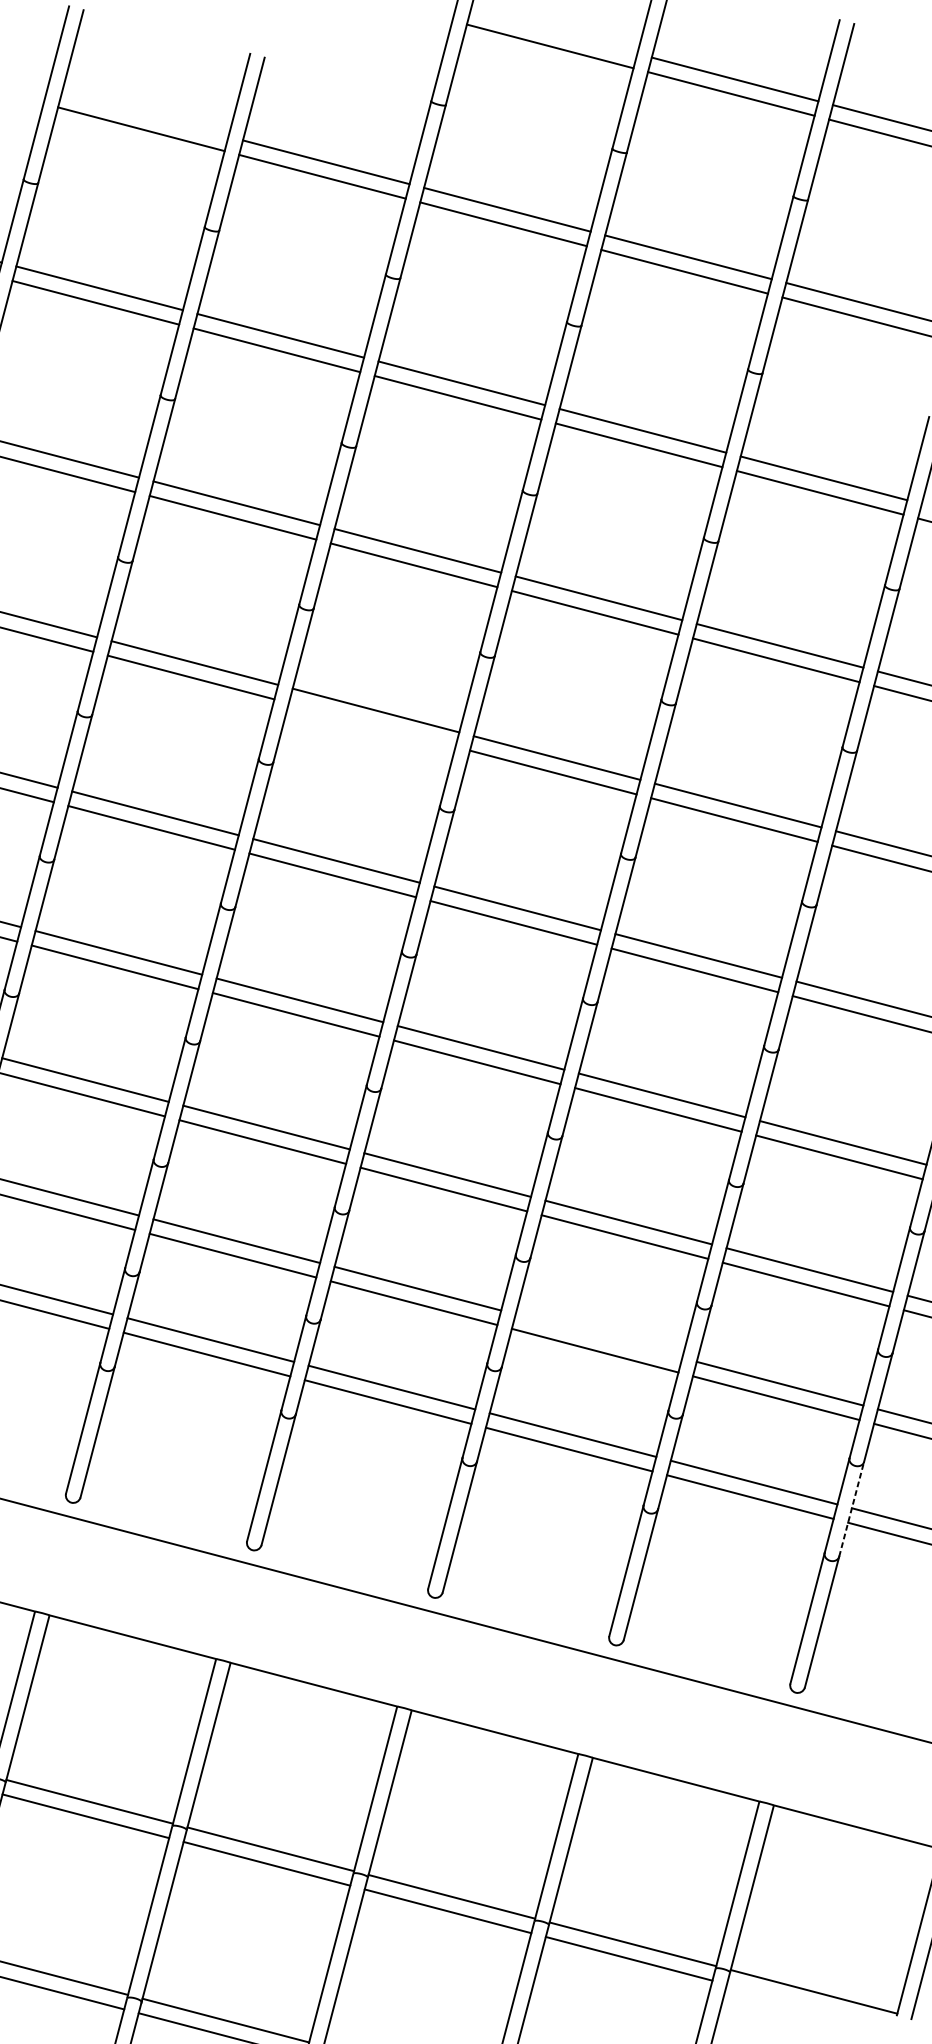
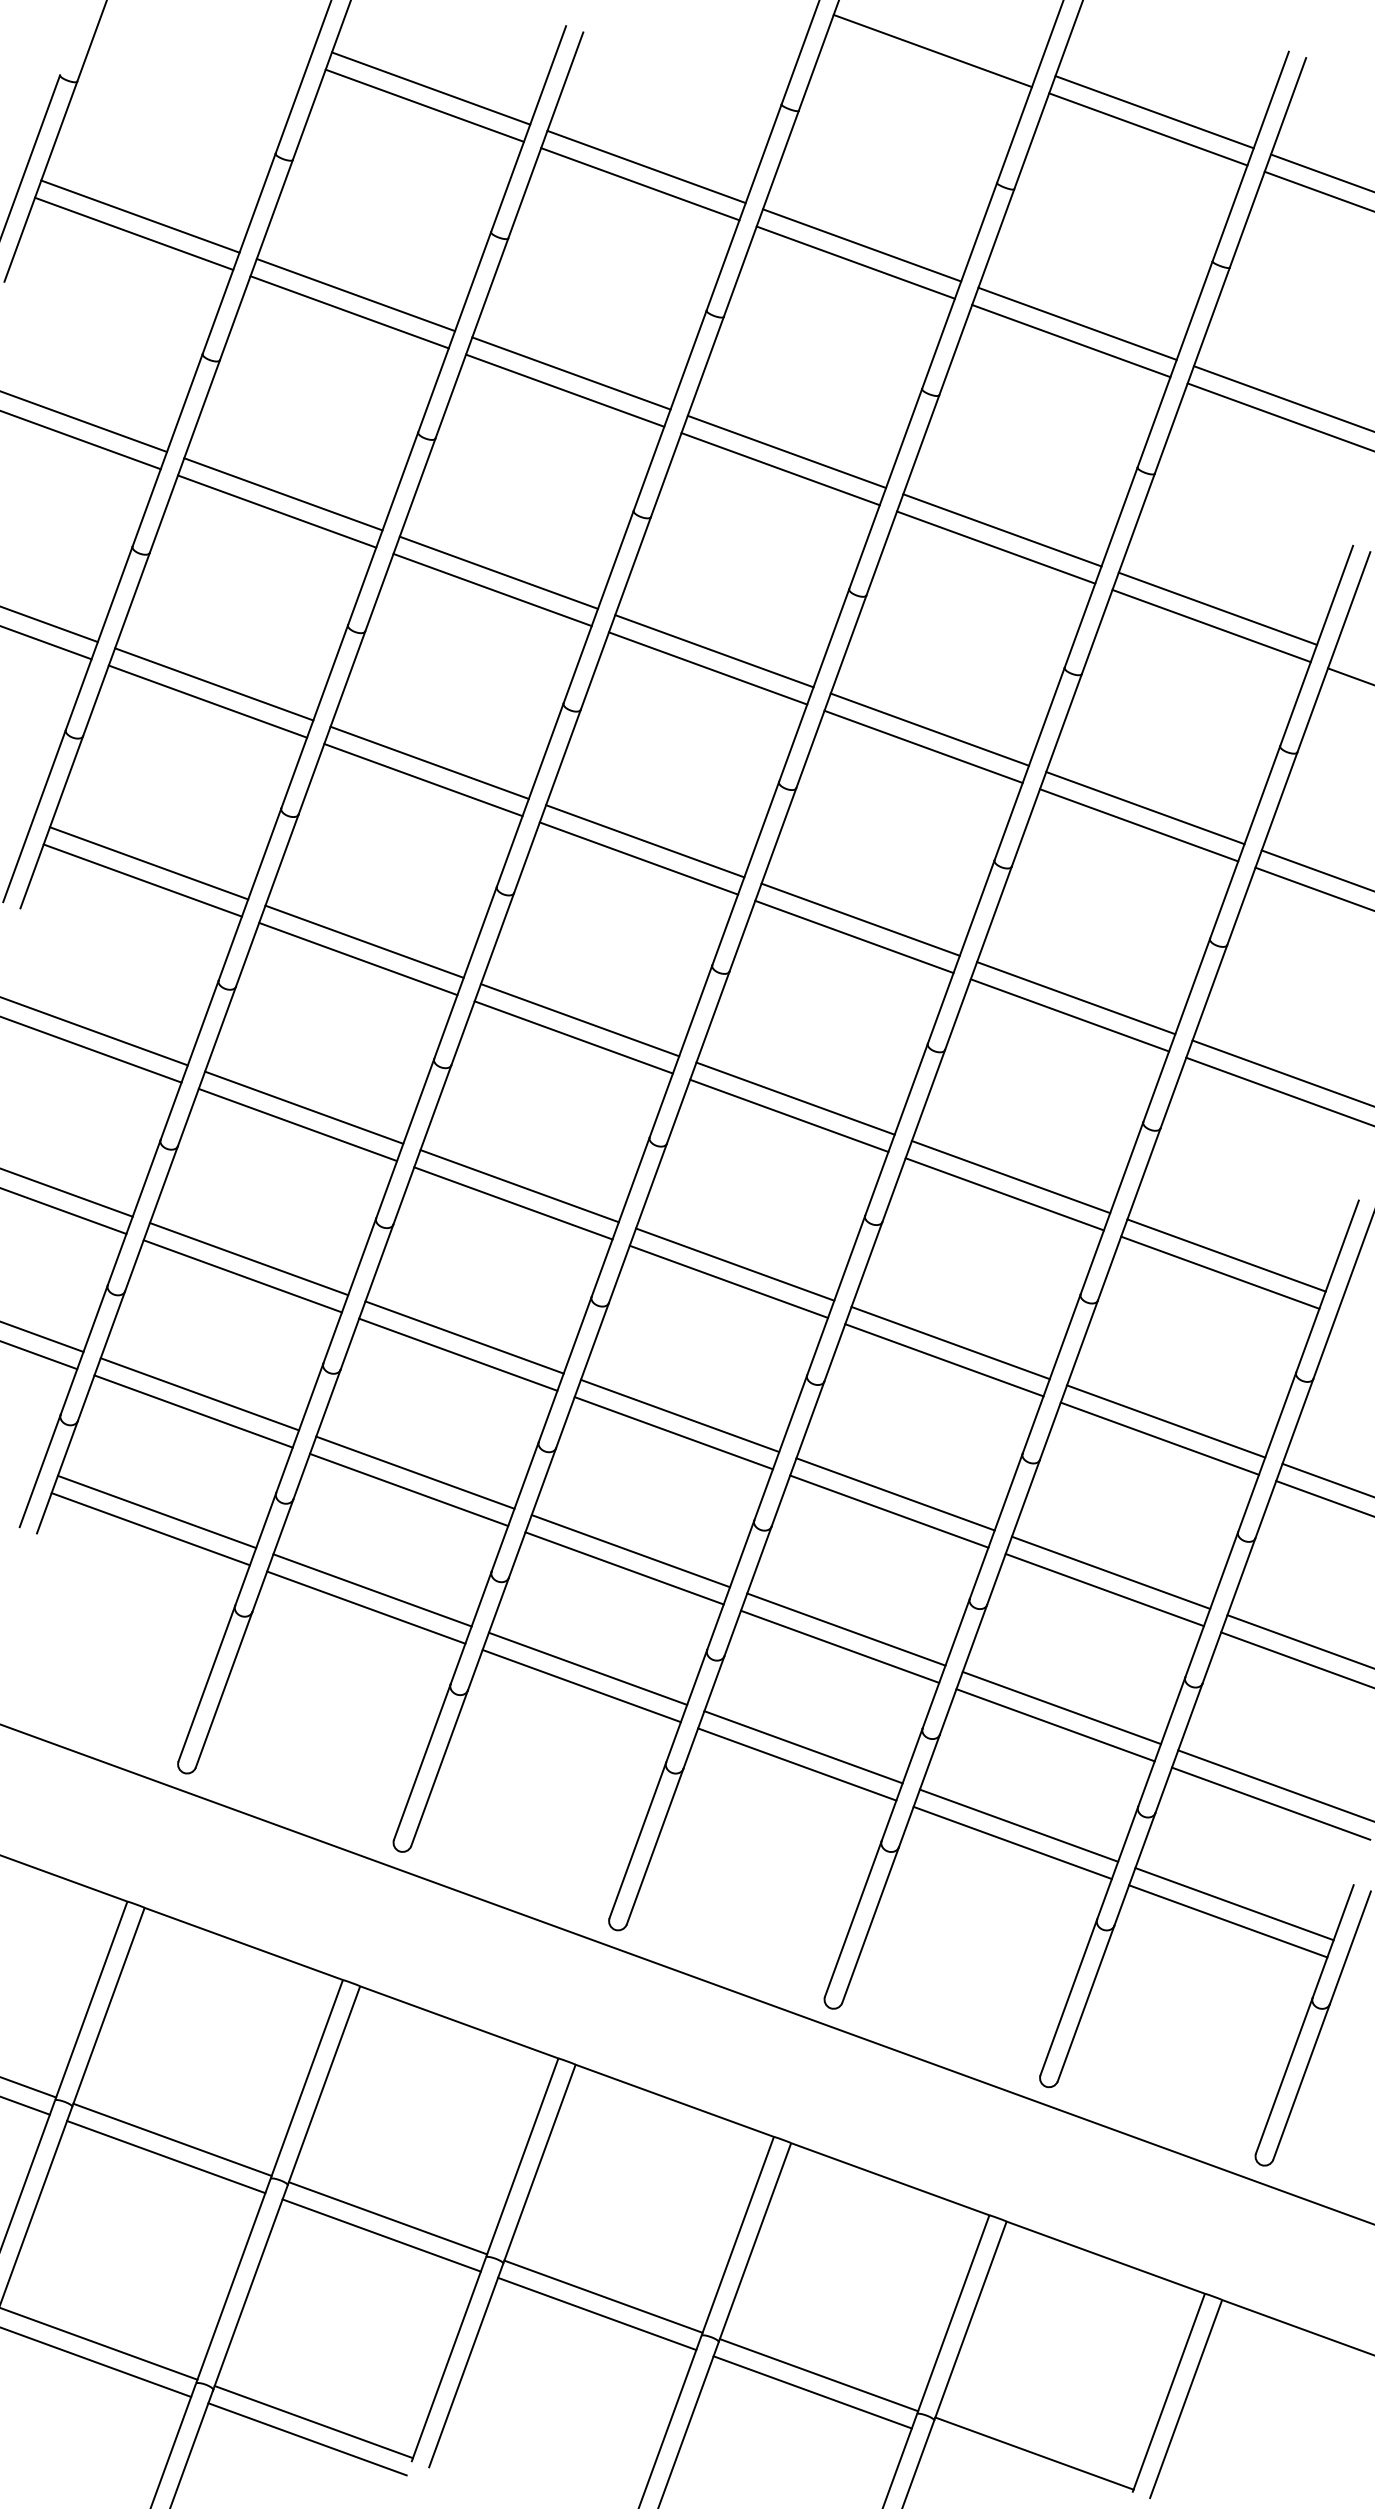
line: (145, 114) -> (431, 88), added
line: (371, 725) -> (638, 858), added
line: (599, 1336) -> (846, 1629), added
line: (851, 1509) -> (1134, 1869), dashed -> solid

